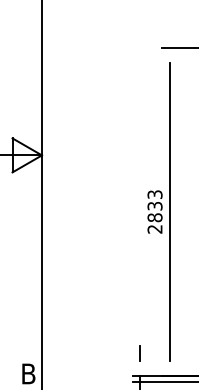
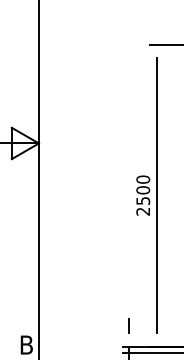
text: (154, 206) -> (142, 190), 2833 -> 2500

